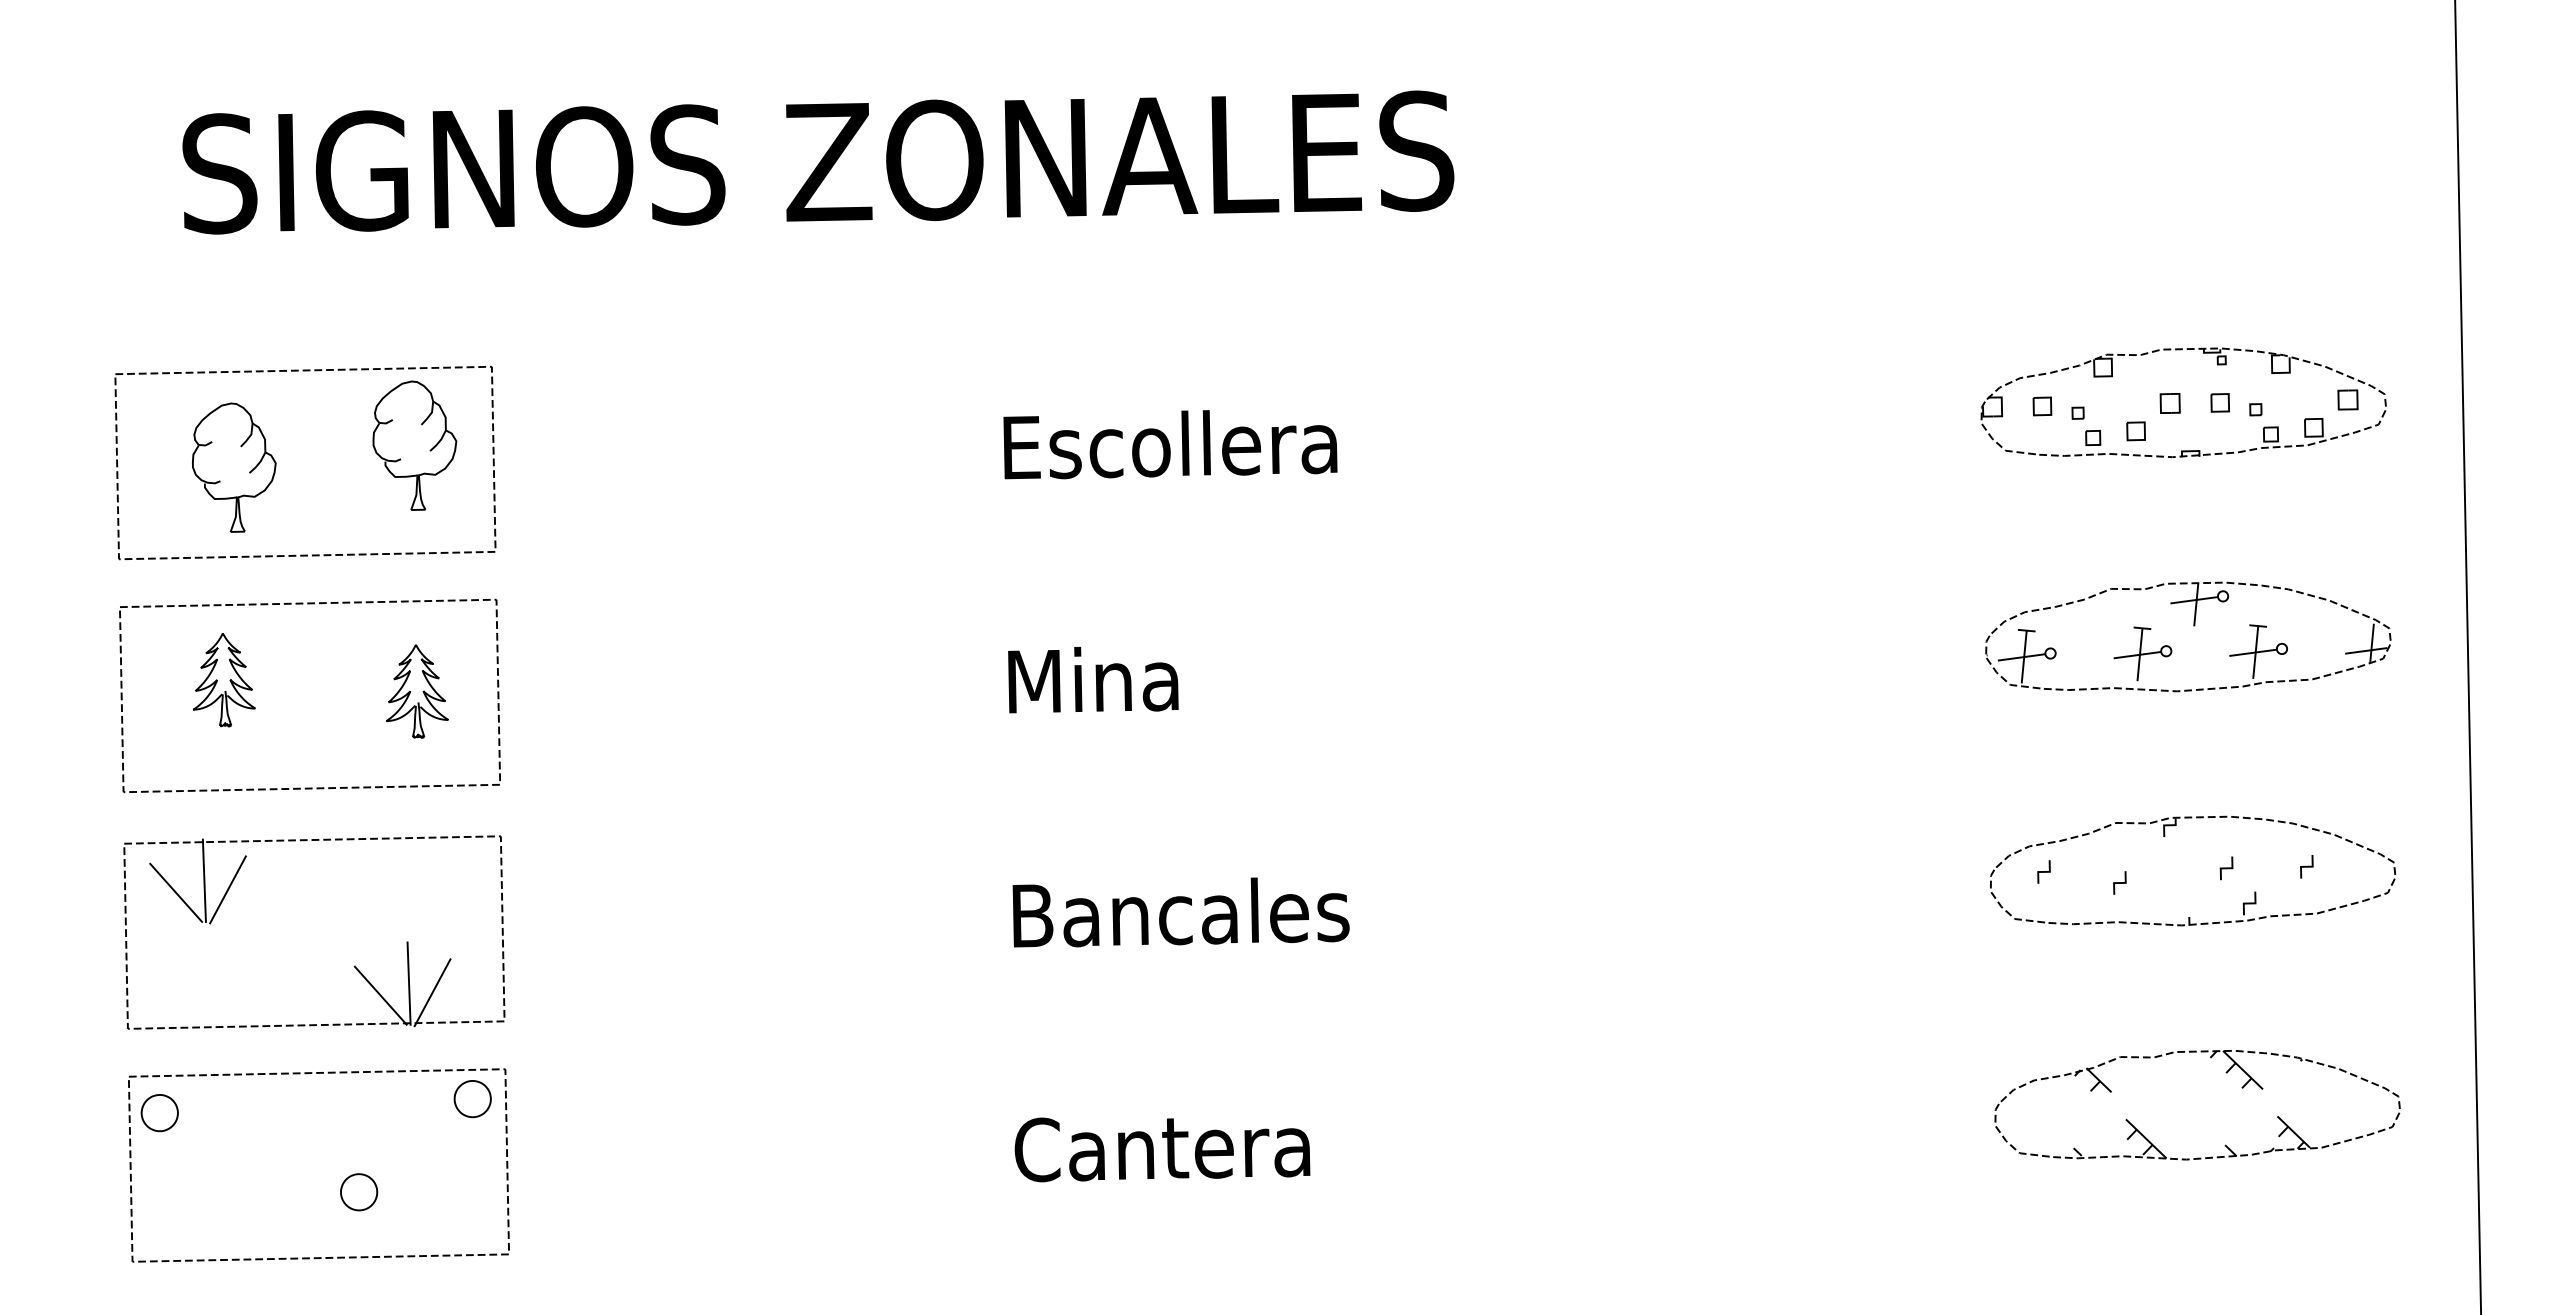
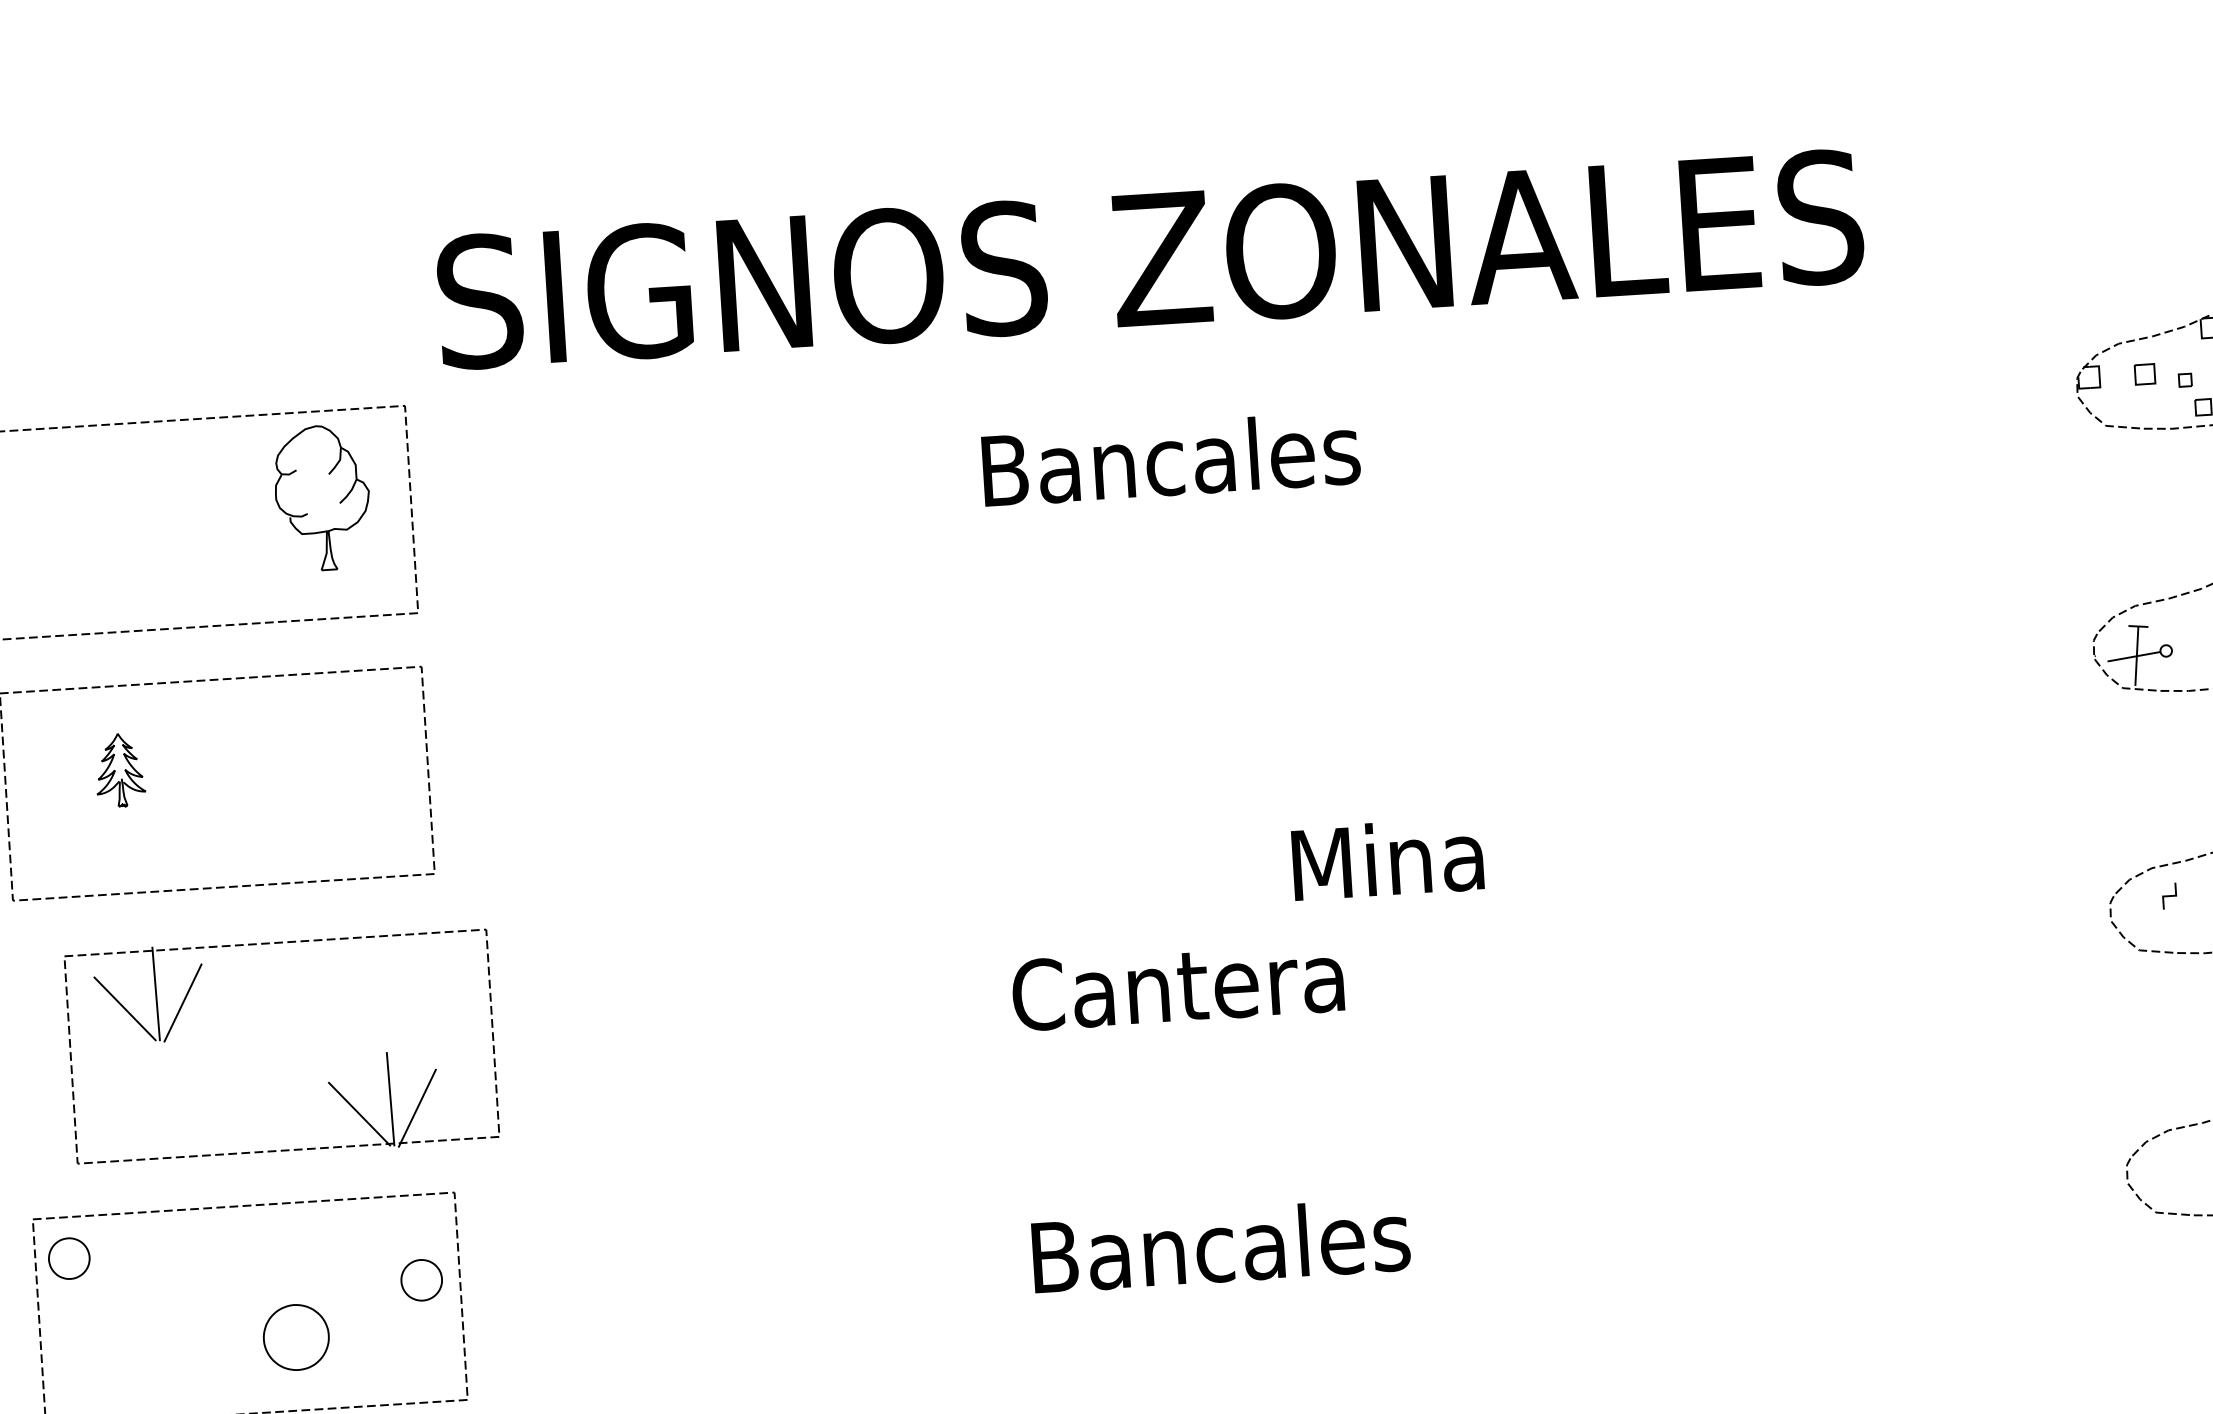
text: (818, 162) -> (1150, 259), moved
text: (1175, 444) -> (1175, 459), Escollera -> Bancales
part: (234, 467) -> (121, 531), removed
text: (1093, 679) -> (1387, 858), moved
part: (224, 680) -> (120, 770), size x0.7
part: (417, 691) -> (337, 773), removed
text: (1179, 912) -> (1202, 983), Bancales -> Cantera
part: (353, 966) -> (327, 1082), moved
part: (472, 1099) -> (421, 1280), moved
text: (1184, 1146) -> (1219, 1245), Cantera -> Bancales
part: (359, 1192) -> (297, 1337), size x1.6

